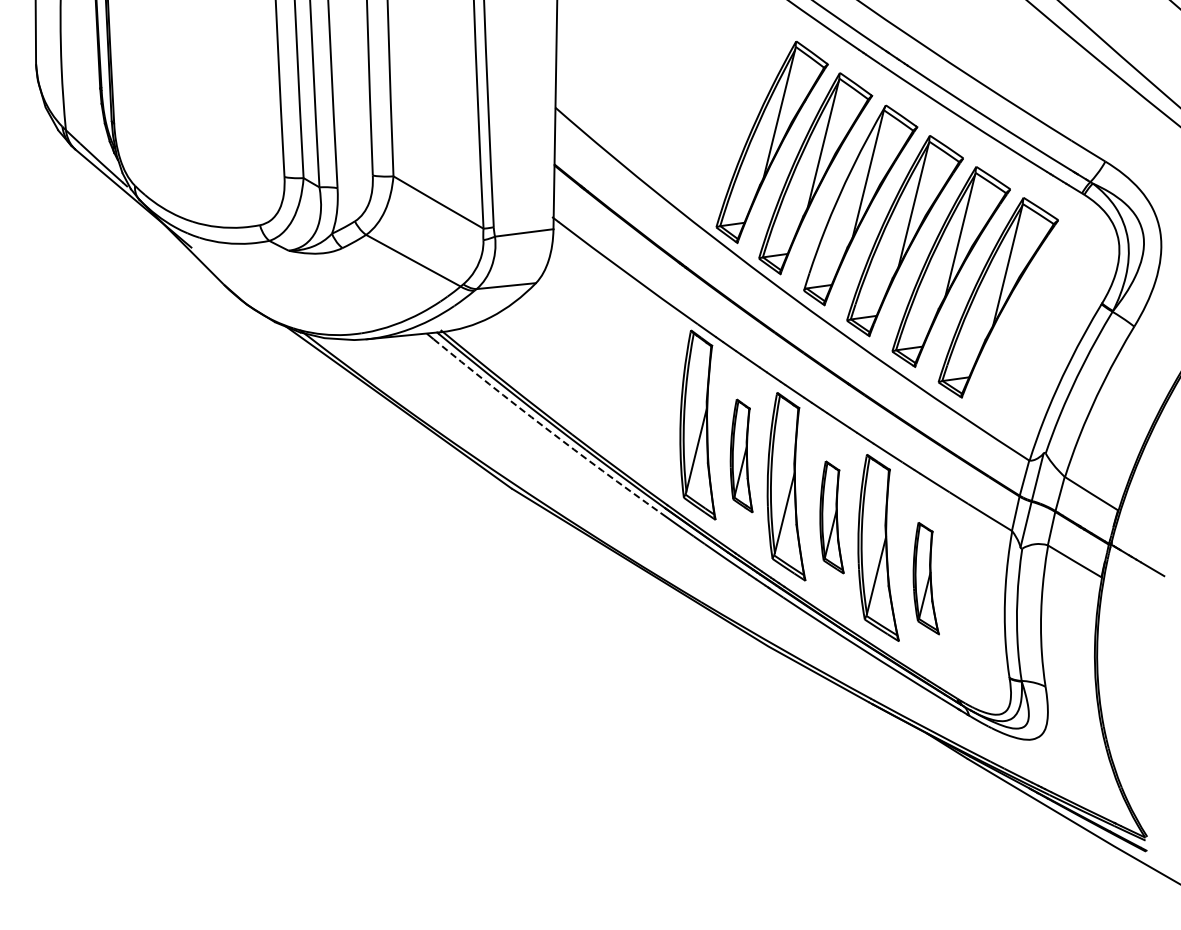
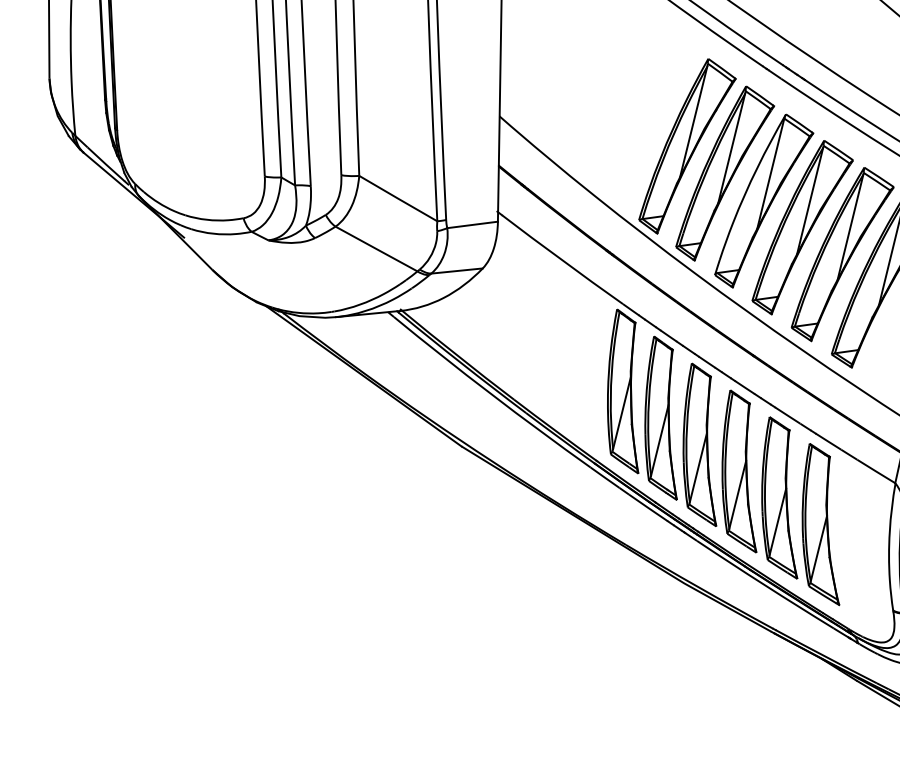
arc: (545, 428) -> (491, 394), dashed -> solid
part: (741, 455) -> (660, 417), size x1.67
part: (831, 517) -> (738, 471), size x1.67
part: (926, 578) -> (821, 524), size x1.67

